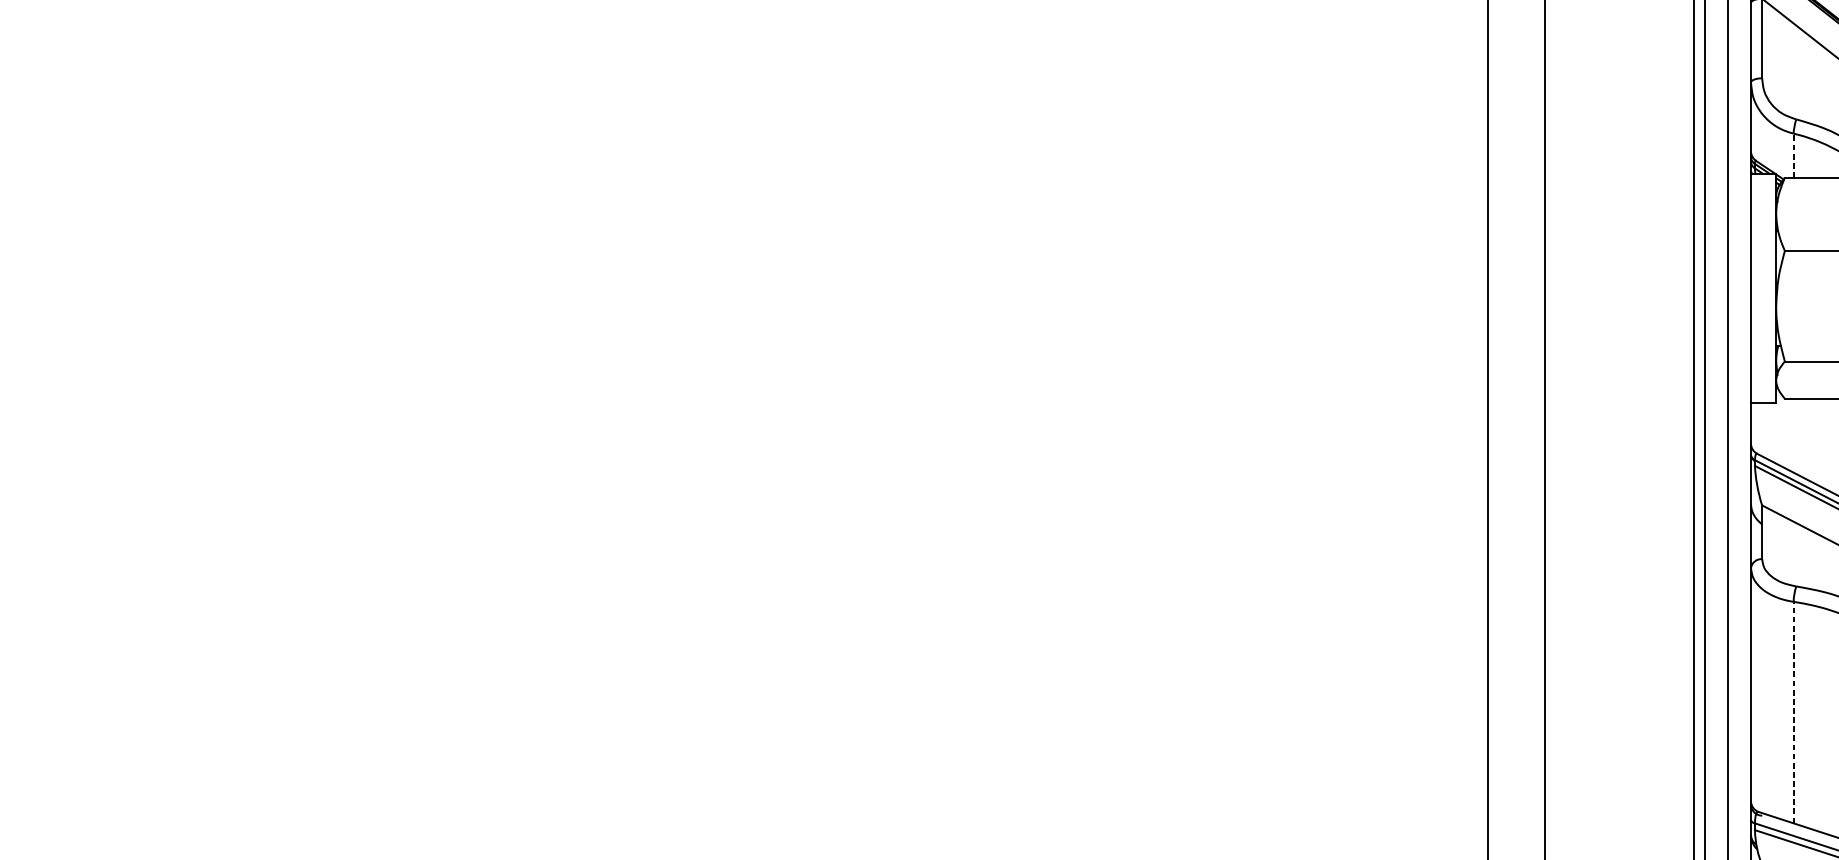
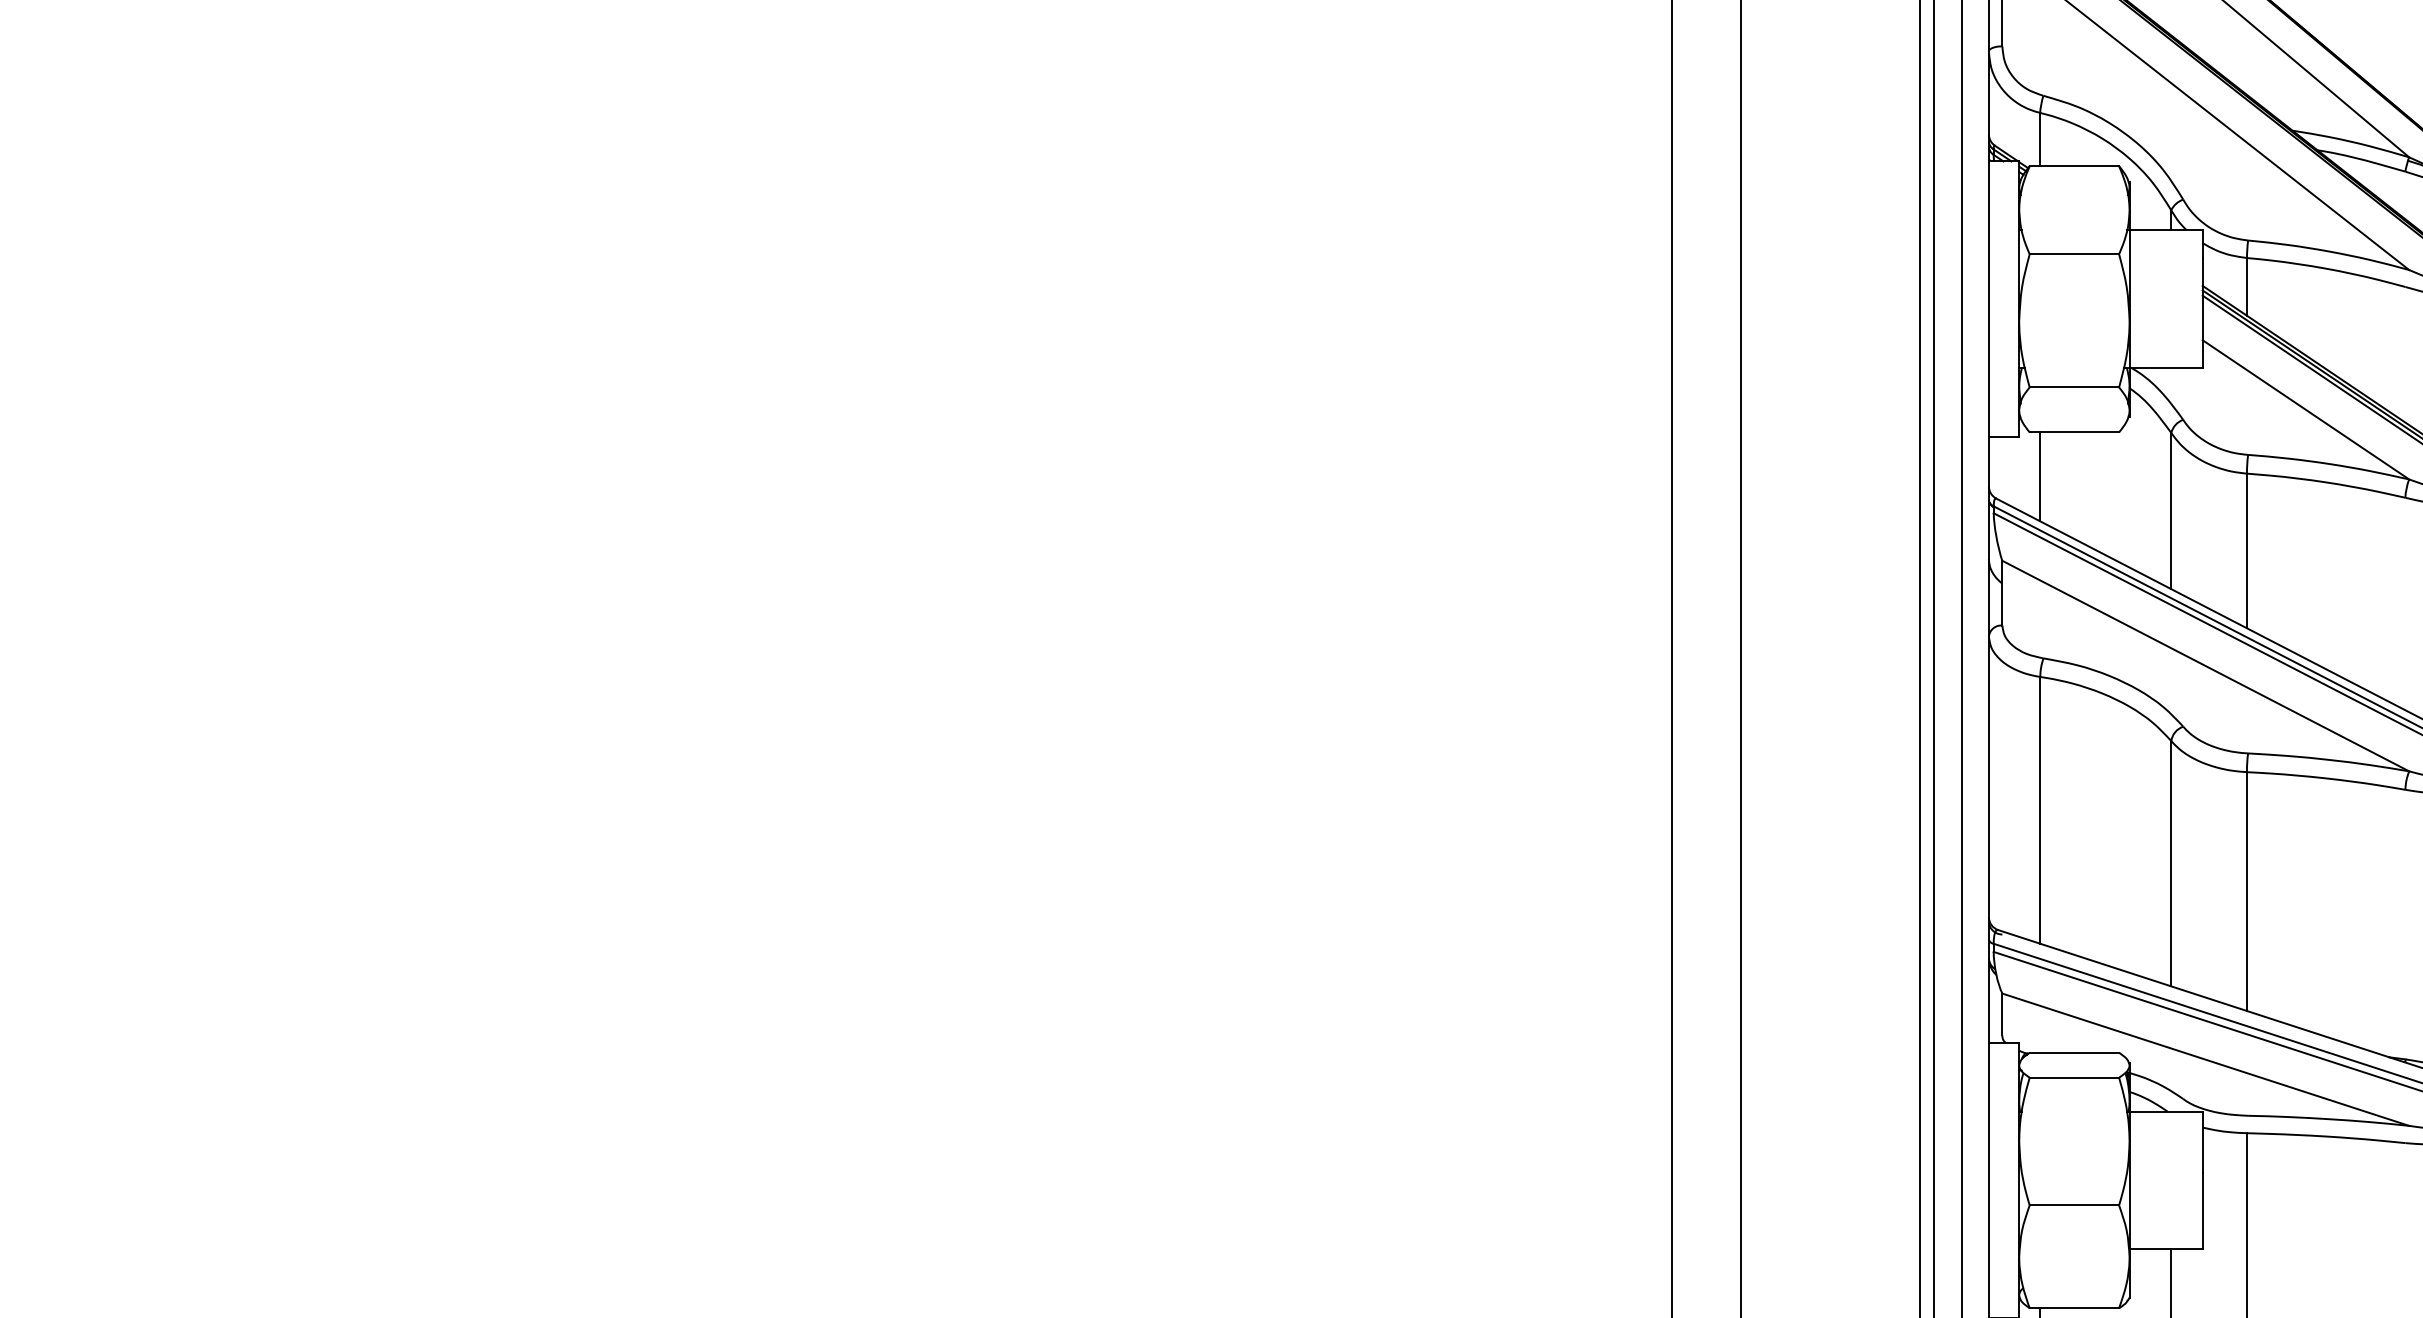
line: (1793, 155) -> (2040, 139), dashed -> solid
line: (1793, 435) -> (2040, 476), added
line: (1793, 711) -> (2040, 809), dashed -> solid

